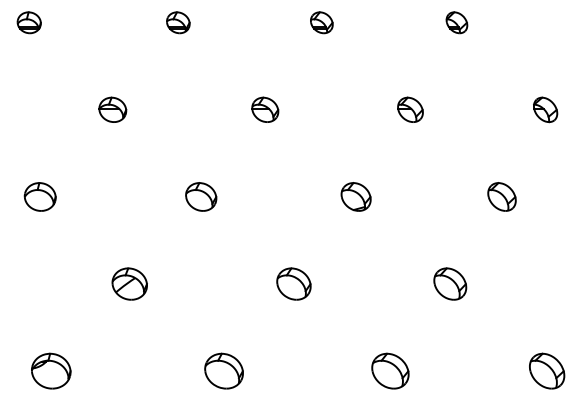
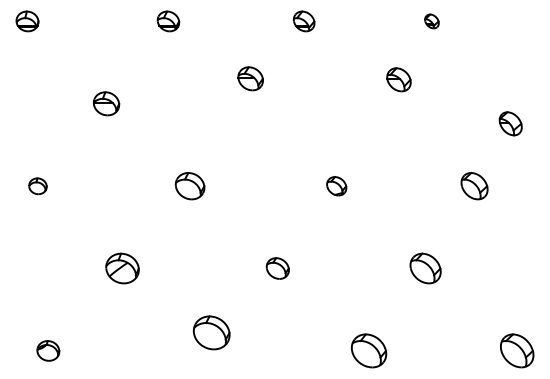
part: (456, 22) -> (431, 21), size x0.7
part: (265, 109) -> (250, 78), moved
part: (409, 109) -> (398, 79), moved
part: (545, 109) -> (510, 123), moved
part: (39, 197) -> (37, 186), size x0.6
part: (356, 197) -> (336, 186), size x0.7
part: (293, 284) -> (277, 268), size x0.7
part: (51, 370) -> (48, 350), size x0.6
part: (223, 370) -> (211, 332), moved

